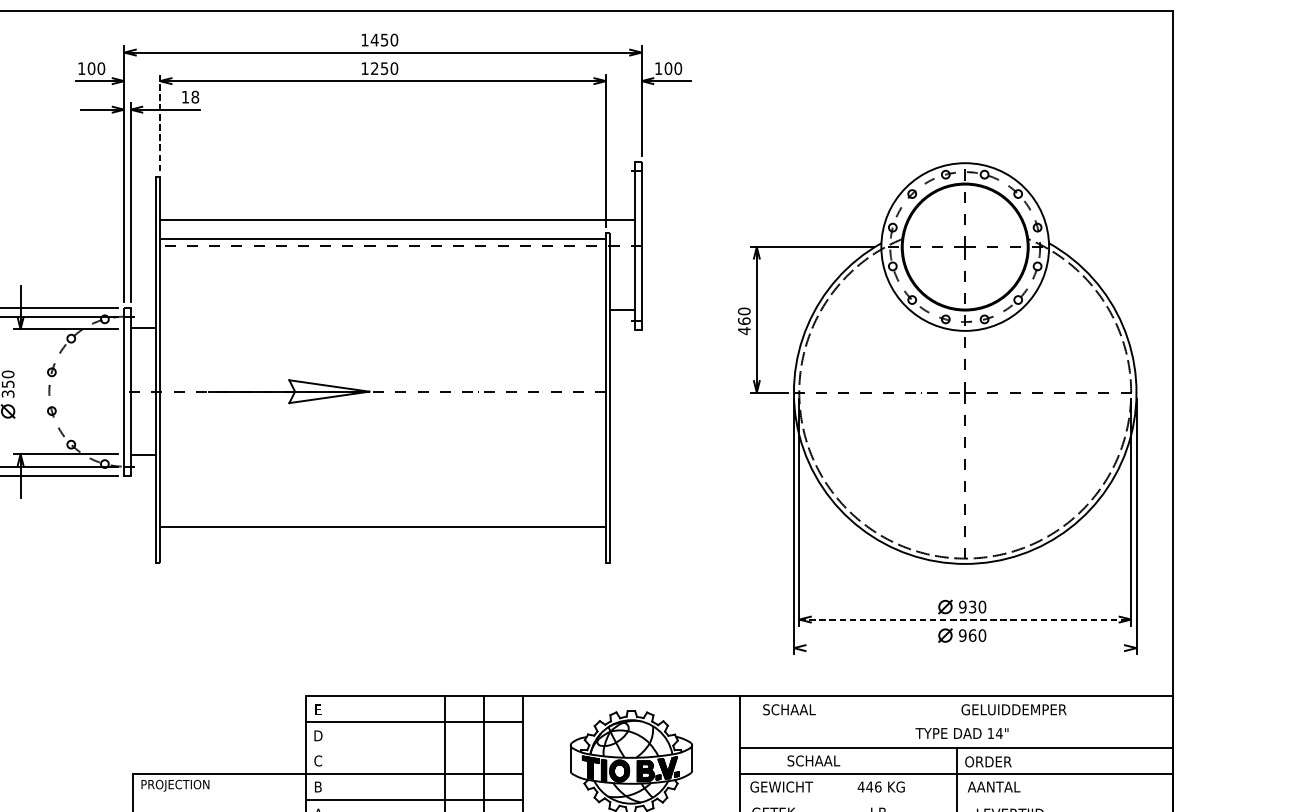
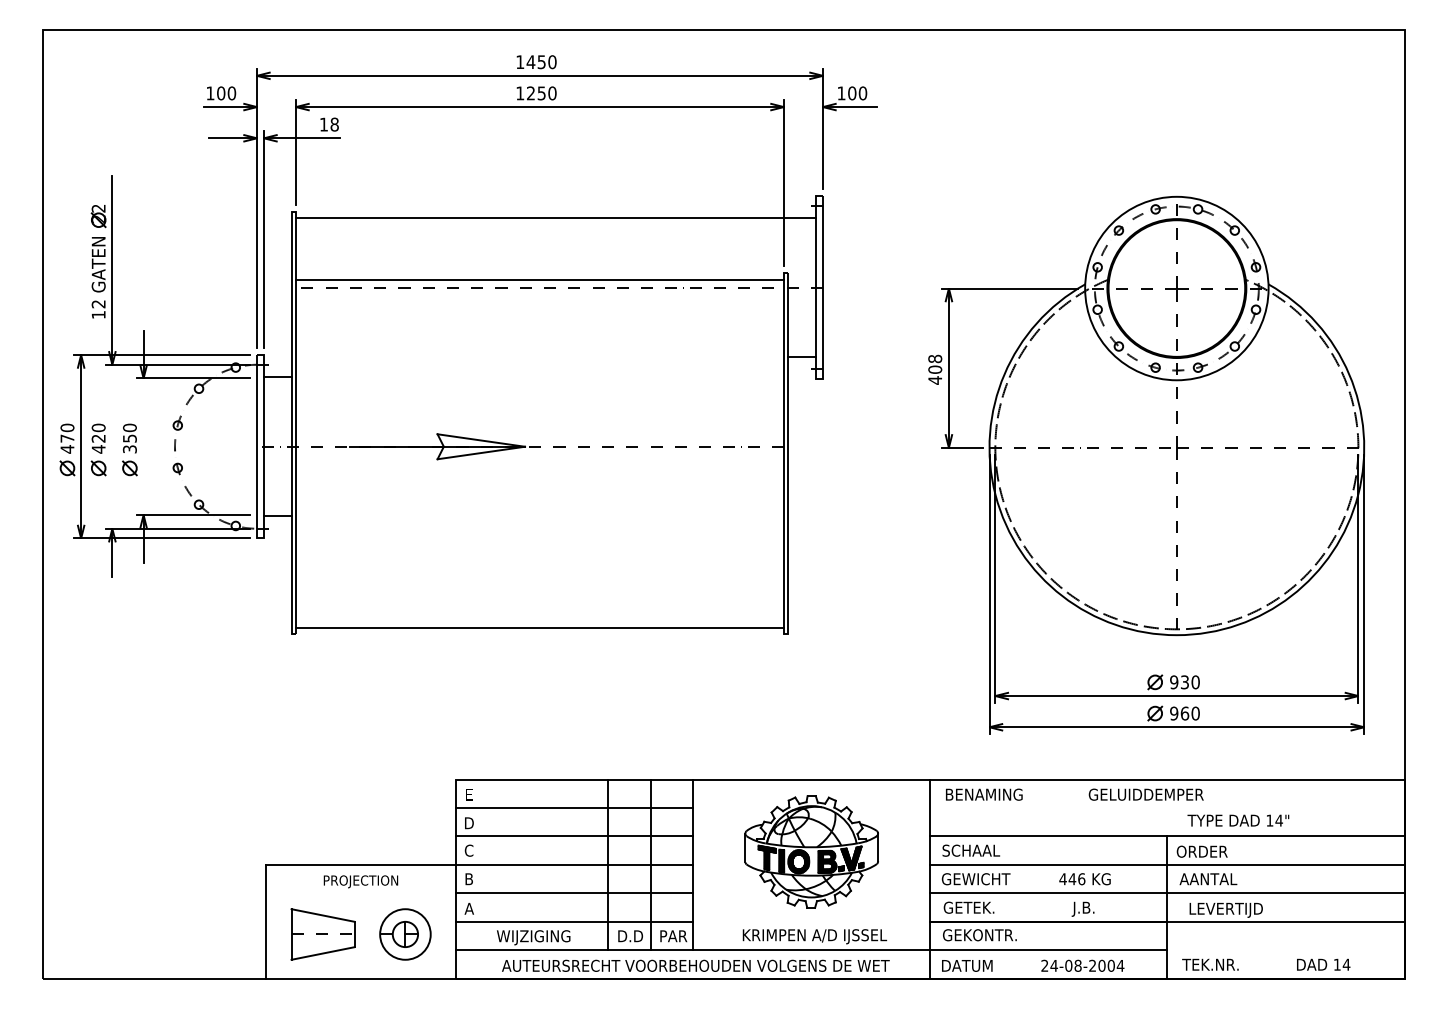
line: (160, 122) -> (296, 152), dashed -> solid
line: (397, 220) -> (555, 218), moved
text: (743, 315) -> (934, 363), 460 -> 408
line: (382, 527) -> (539, 628), moved
line: (964, 619) -> (1176, 696), dashed -> solid
line: (964, 648) -> (1176, 727), added
text: (789, 709) -> (984, 794), SCHAAL -> BENAMING
text: (1013, 709) -> (1145, 794), moved
text: (962, 733) -> (1238, 820), moved
line: (414, 747) -> (574, 836), added
text: (813, 760) -> (970, 850), moved
text: (175, 785) -> (360, 881), moved
line: (956, 800) -> (1167, 893), added

